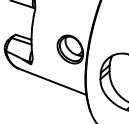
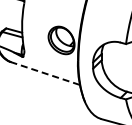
line: (52, 81) -> (45, 73), solid -> dashed

